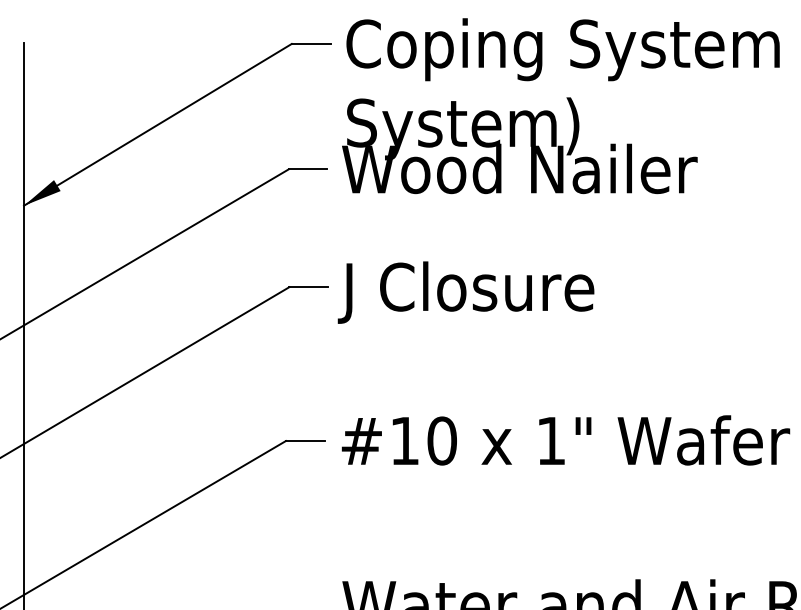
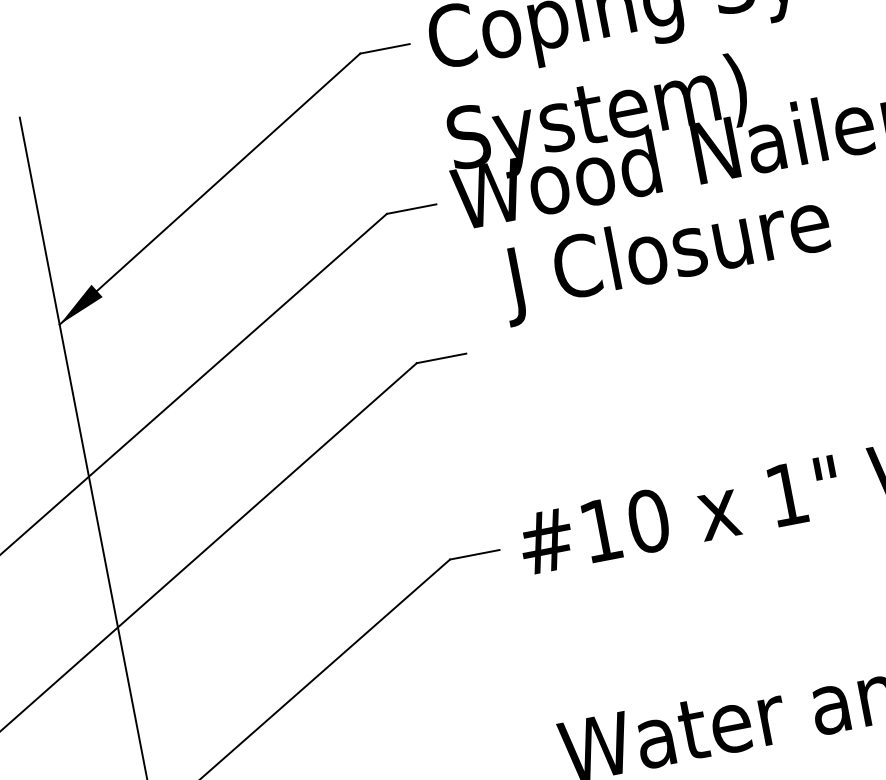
text: (465, 292) -> (665, 256), moved

